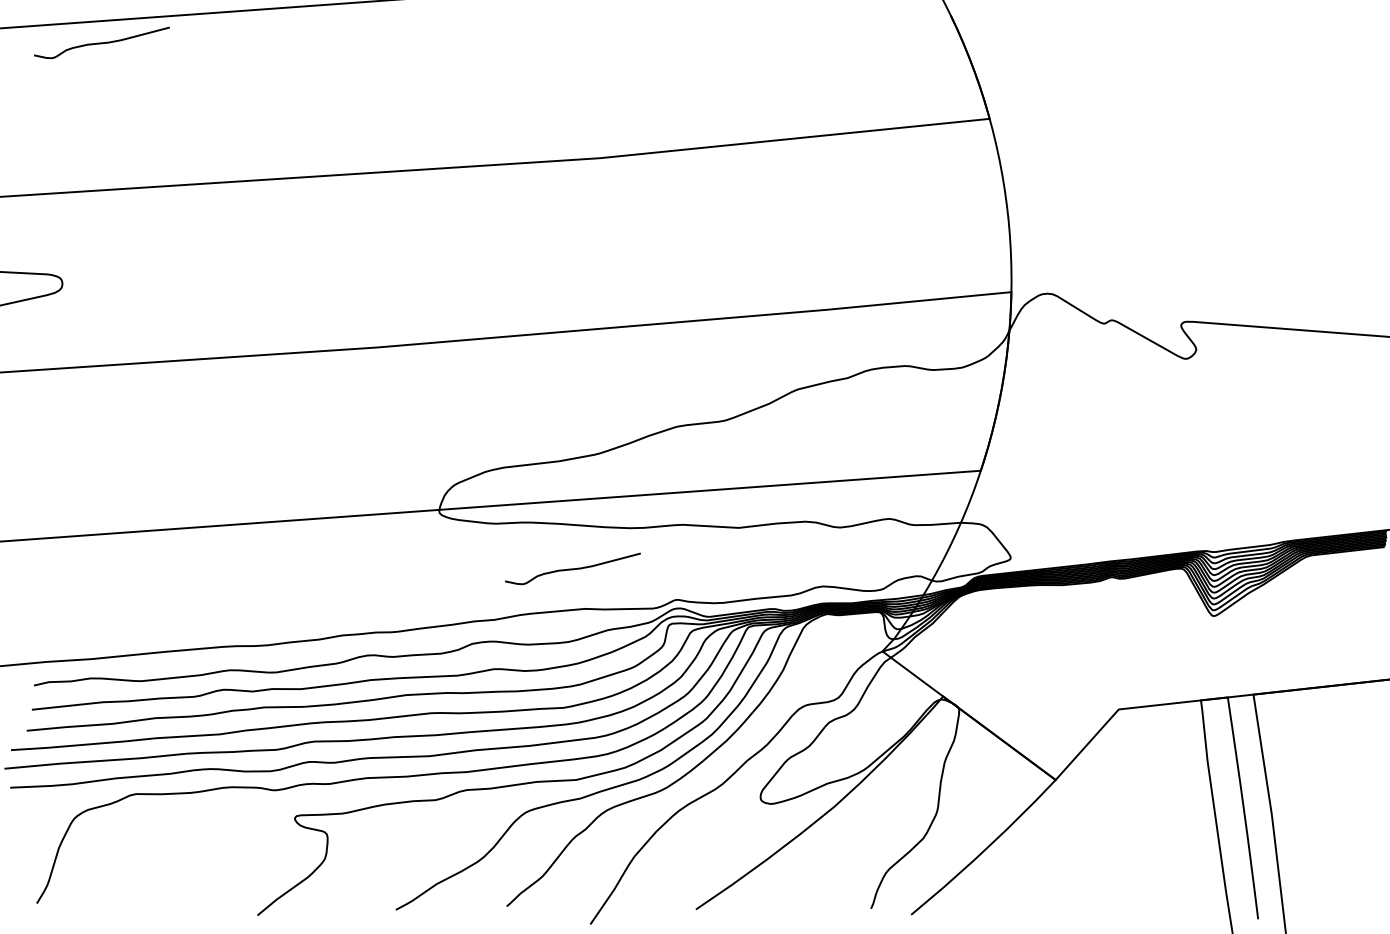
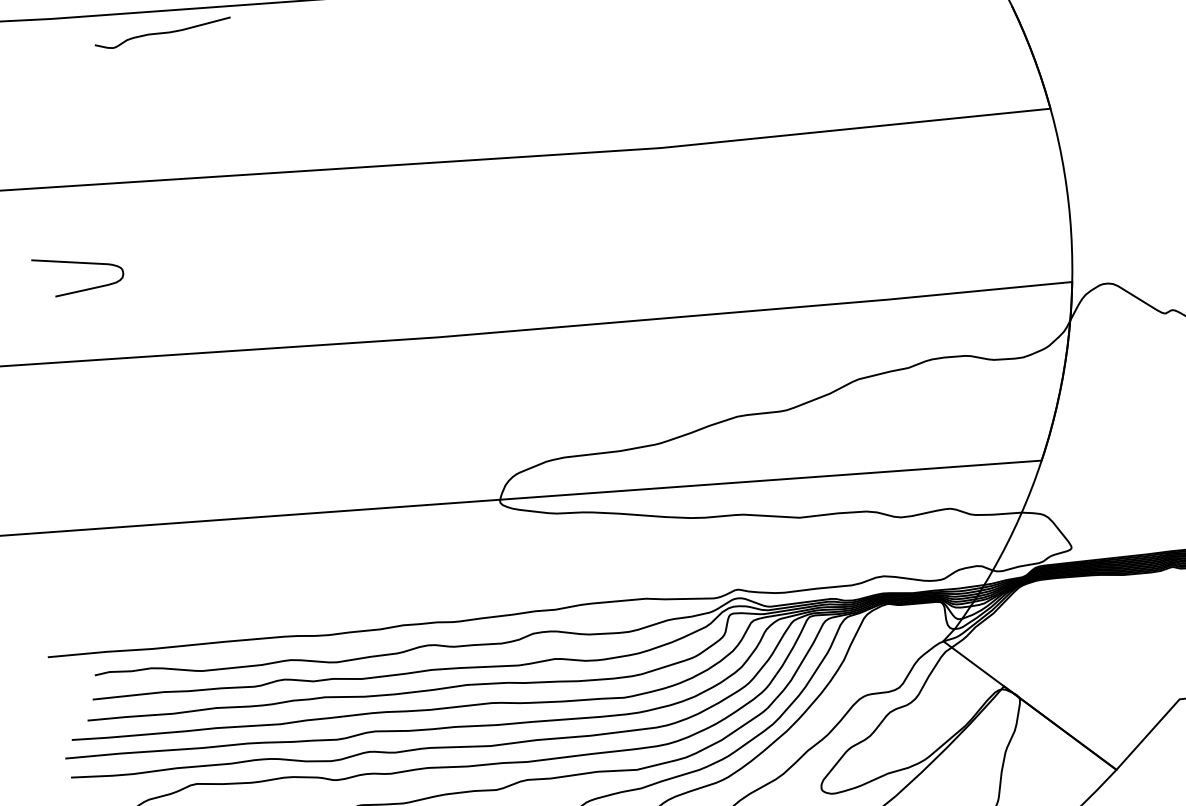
curve: (572, 568) -> (633, 558), removed

